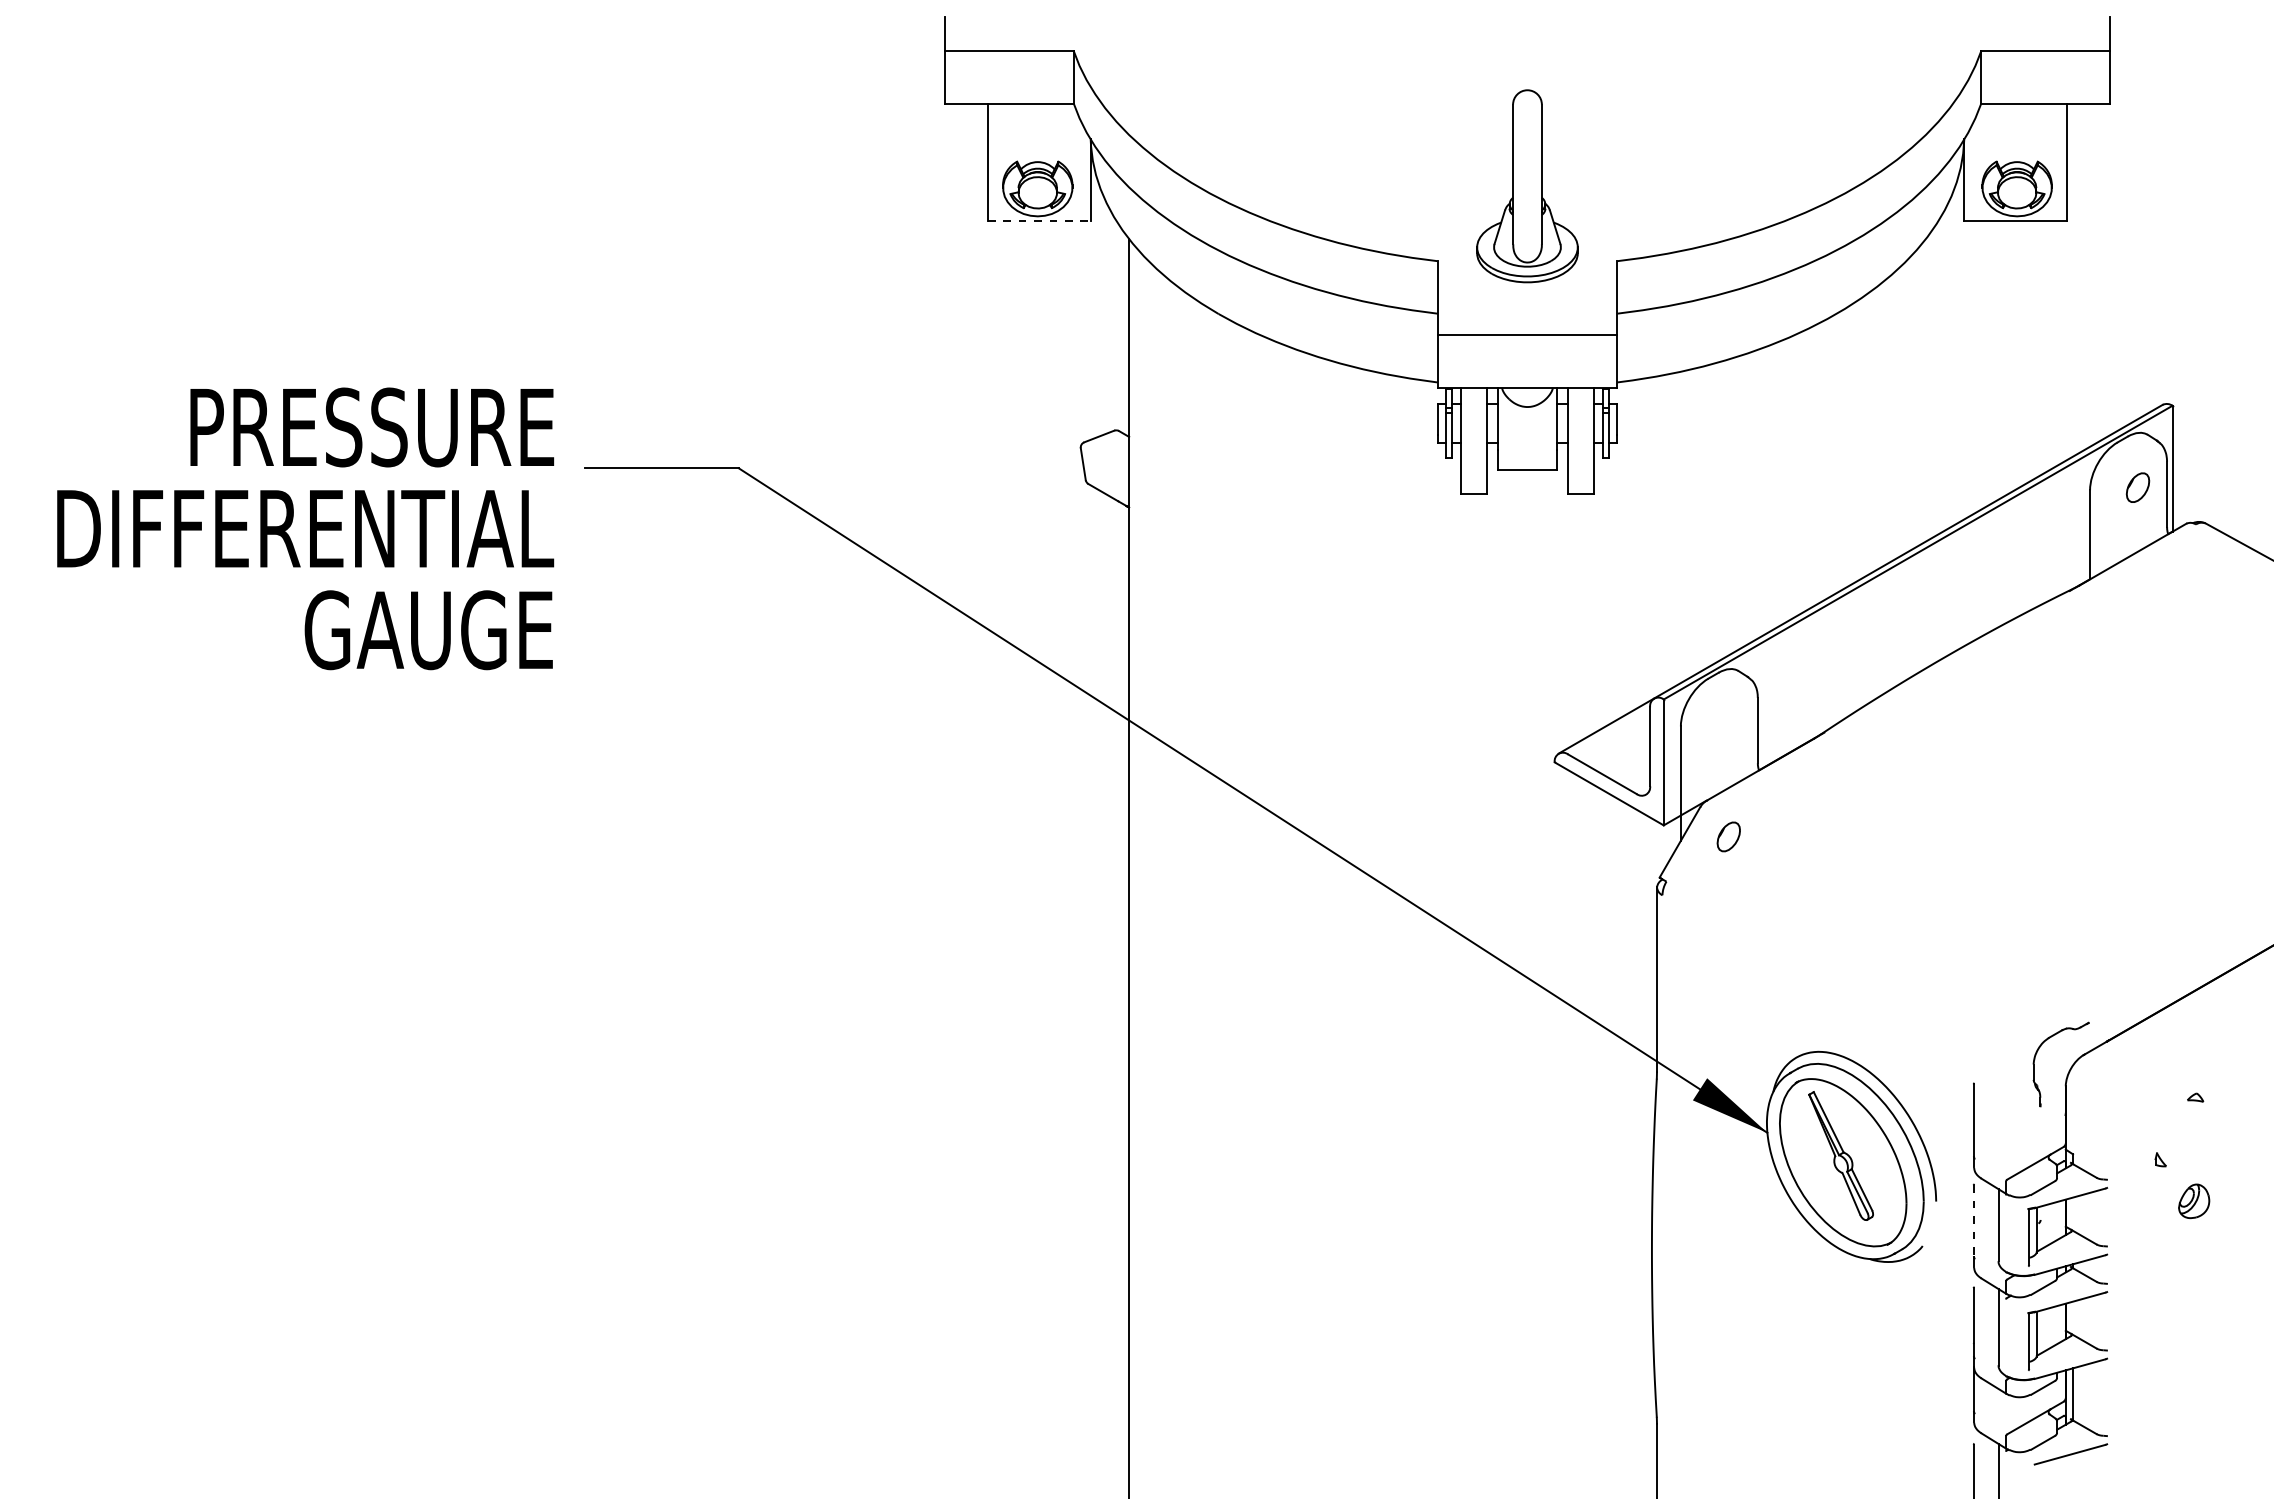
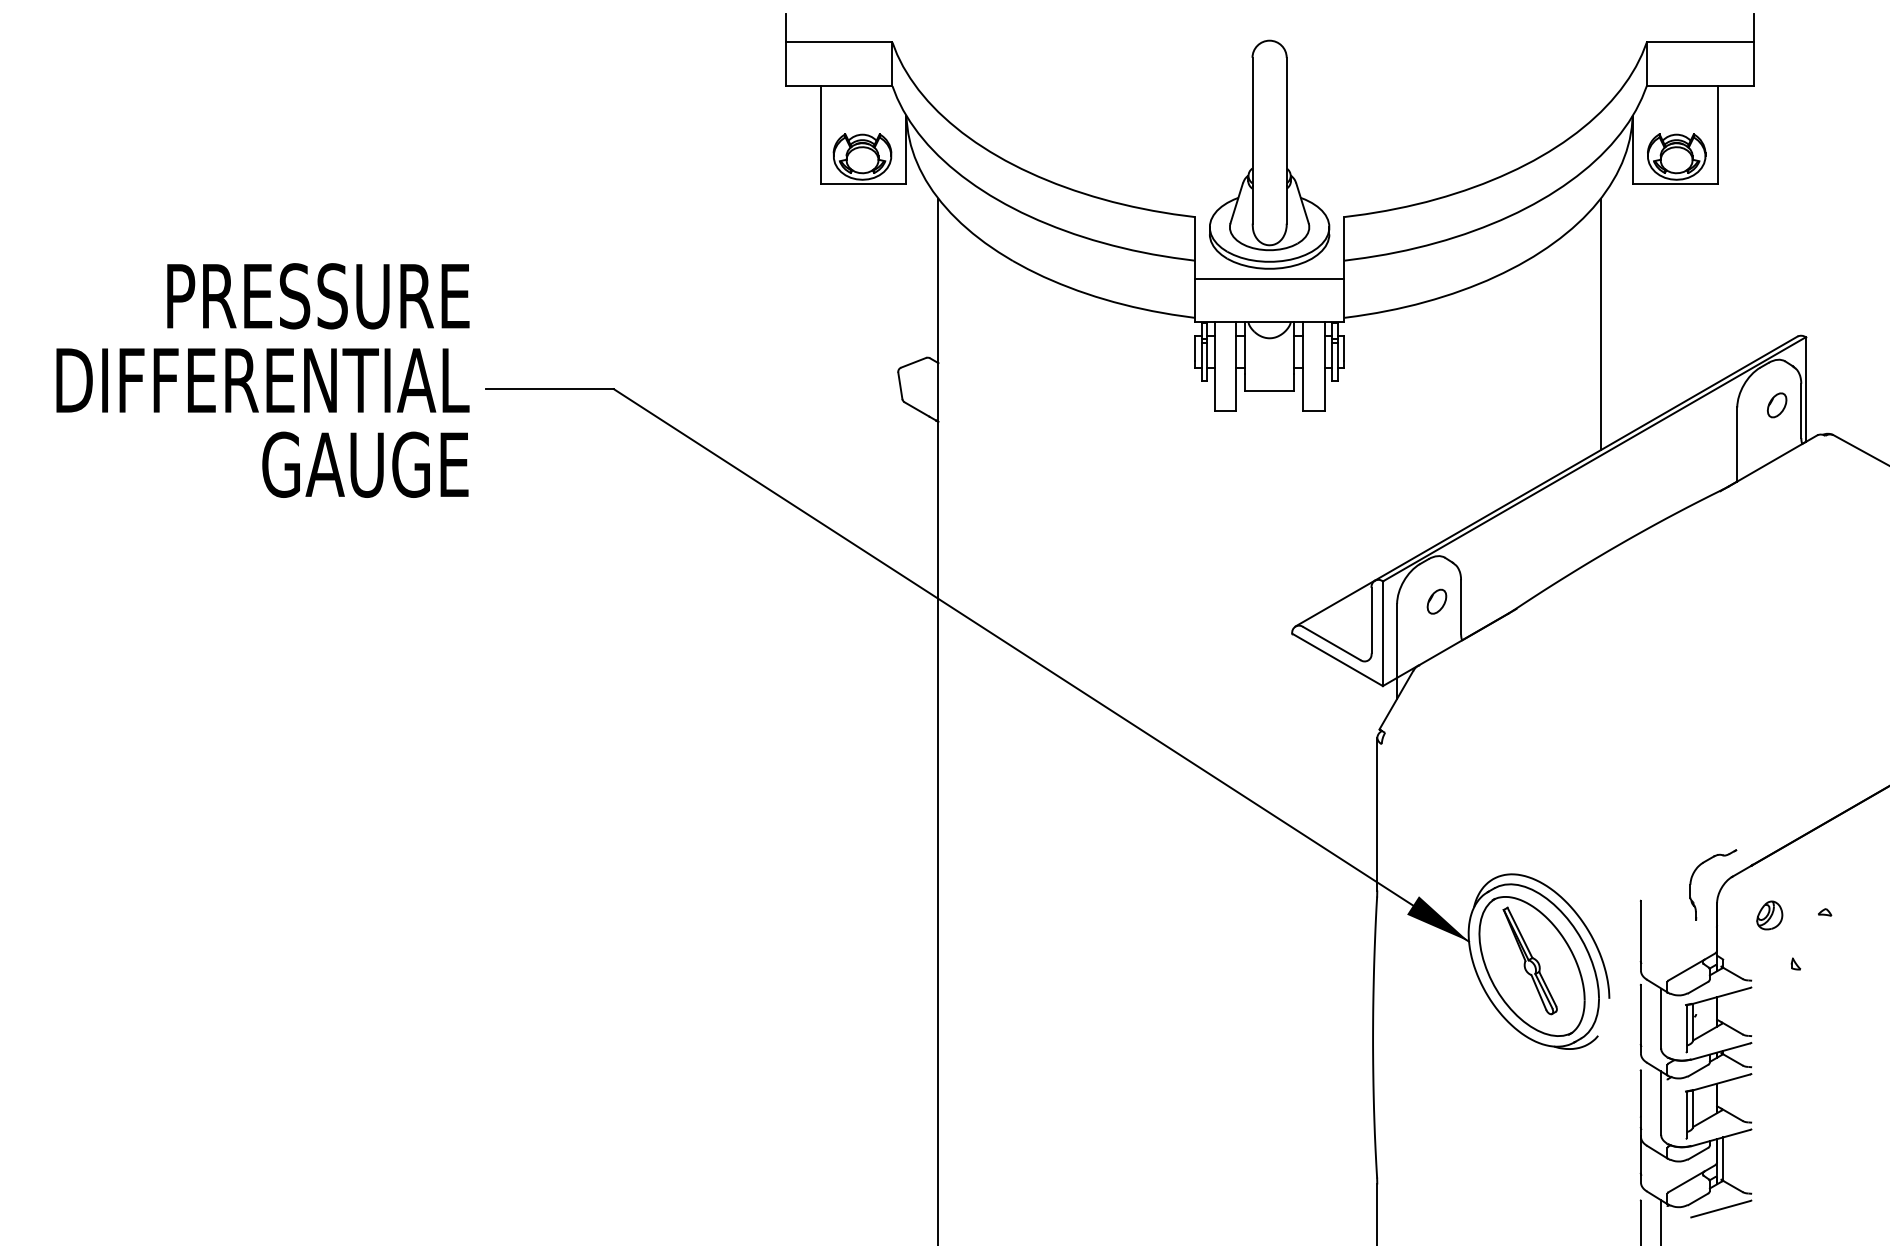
part: (1527, 186) -> (1269, 154), size x1.43
line: (1039, 221) -> (863, 184), dashed -> solid
line: (1925, 390) -> (1600, 324), added
text: (305, 528) -> (262, 380), moved
part: (1728, 836) -> (1436, 601), moved
part: (2194, 1201) -> (1770, 915), moved
line: (1974, 1221) -> (1641, 1015), dashed -> solid

